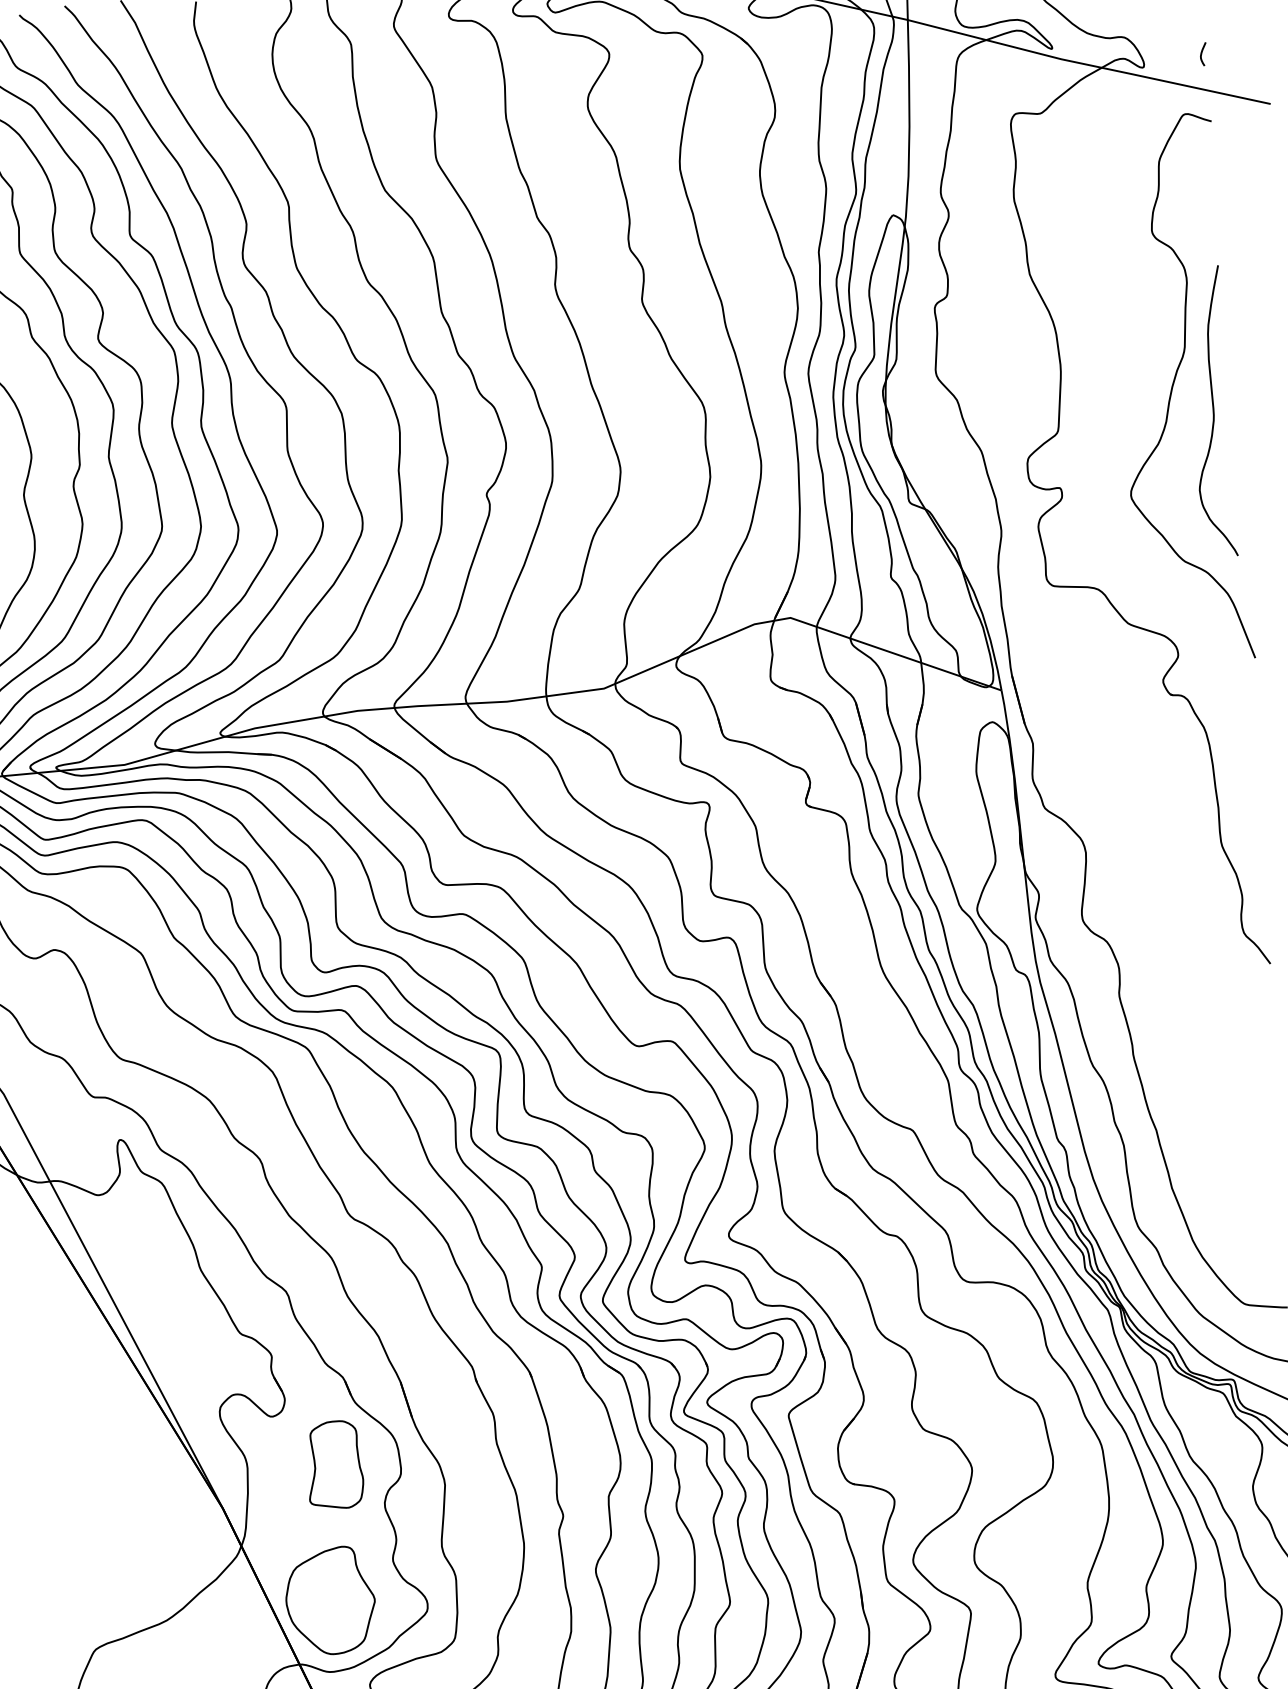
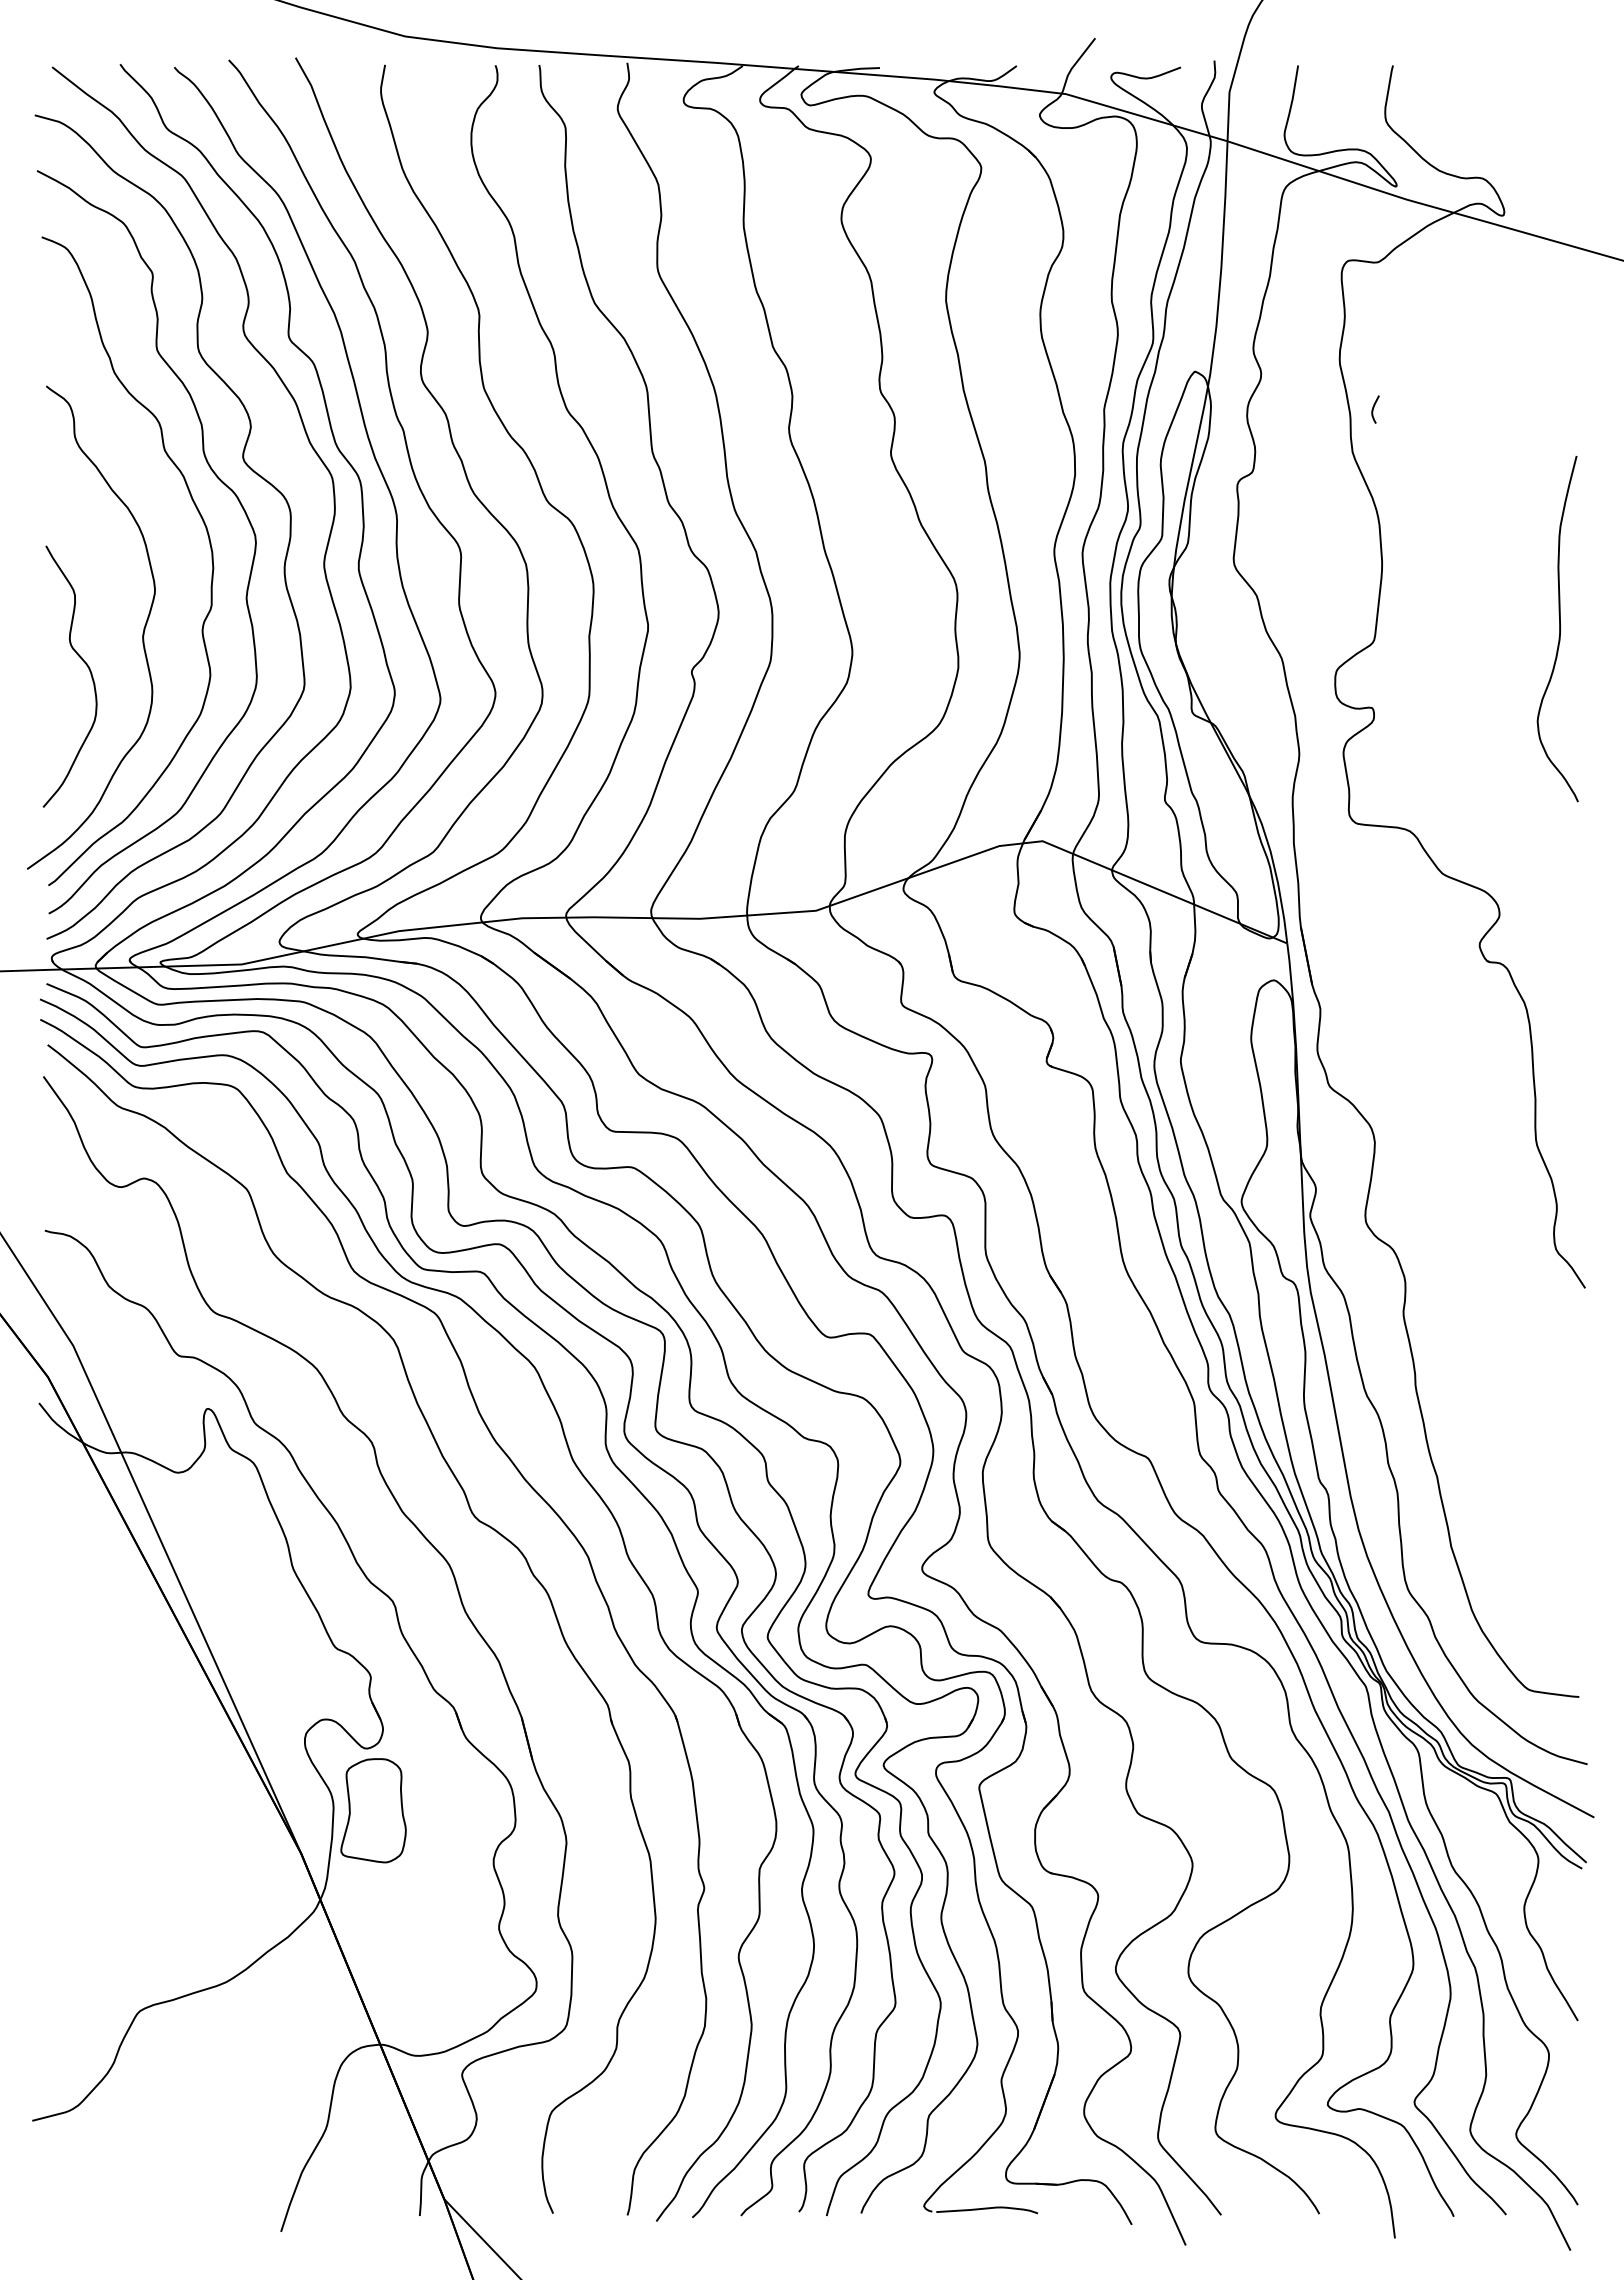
curve: (1201, 54) -> (1373, 409), moved
curve: (1173, 386) -> (1514, 596), removed
part: (334, 1464) -> (373, 1810), moved
part: (330, 1600) -> (421, 1971), removed

